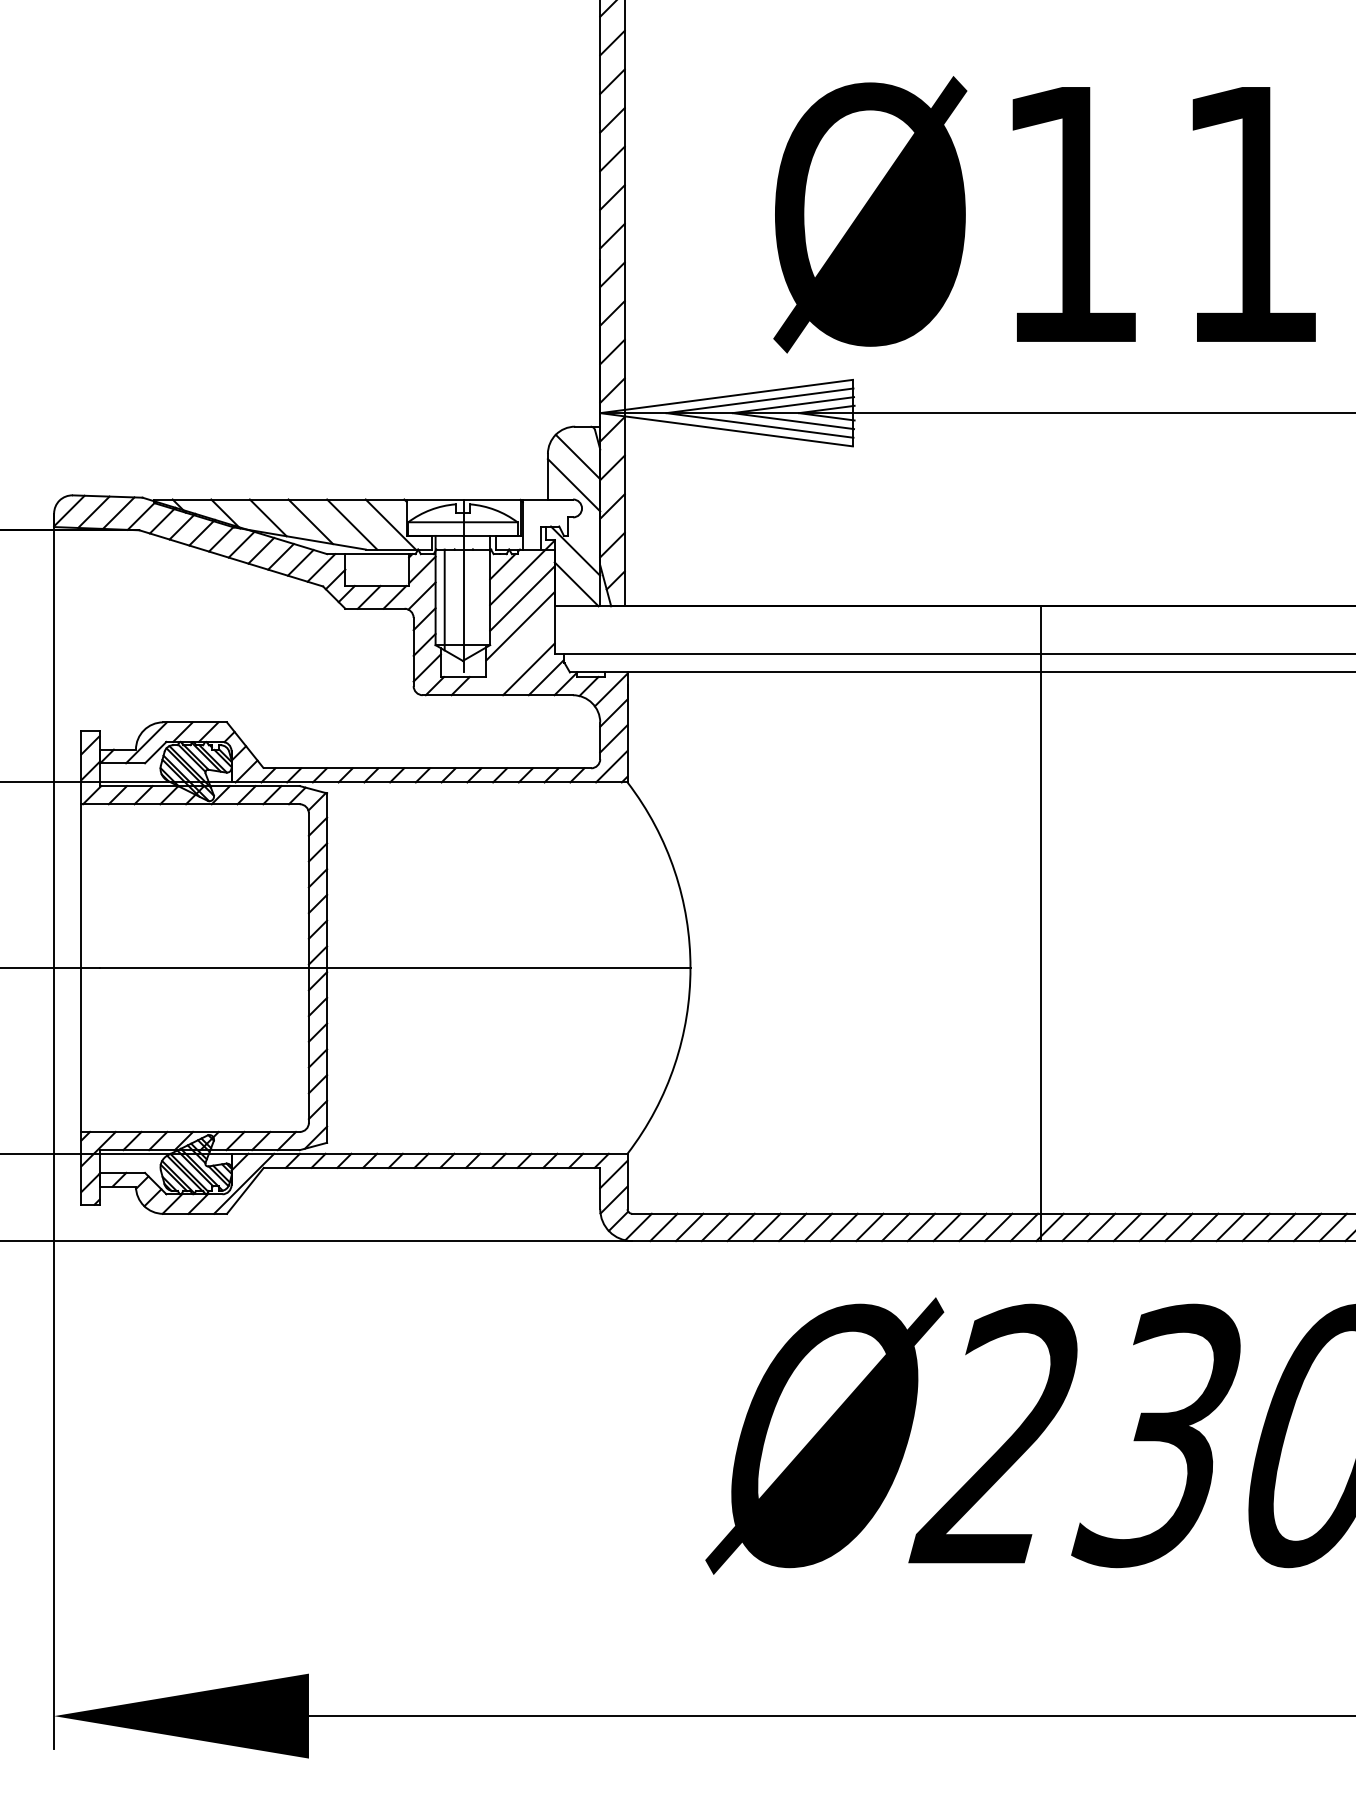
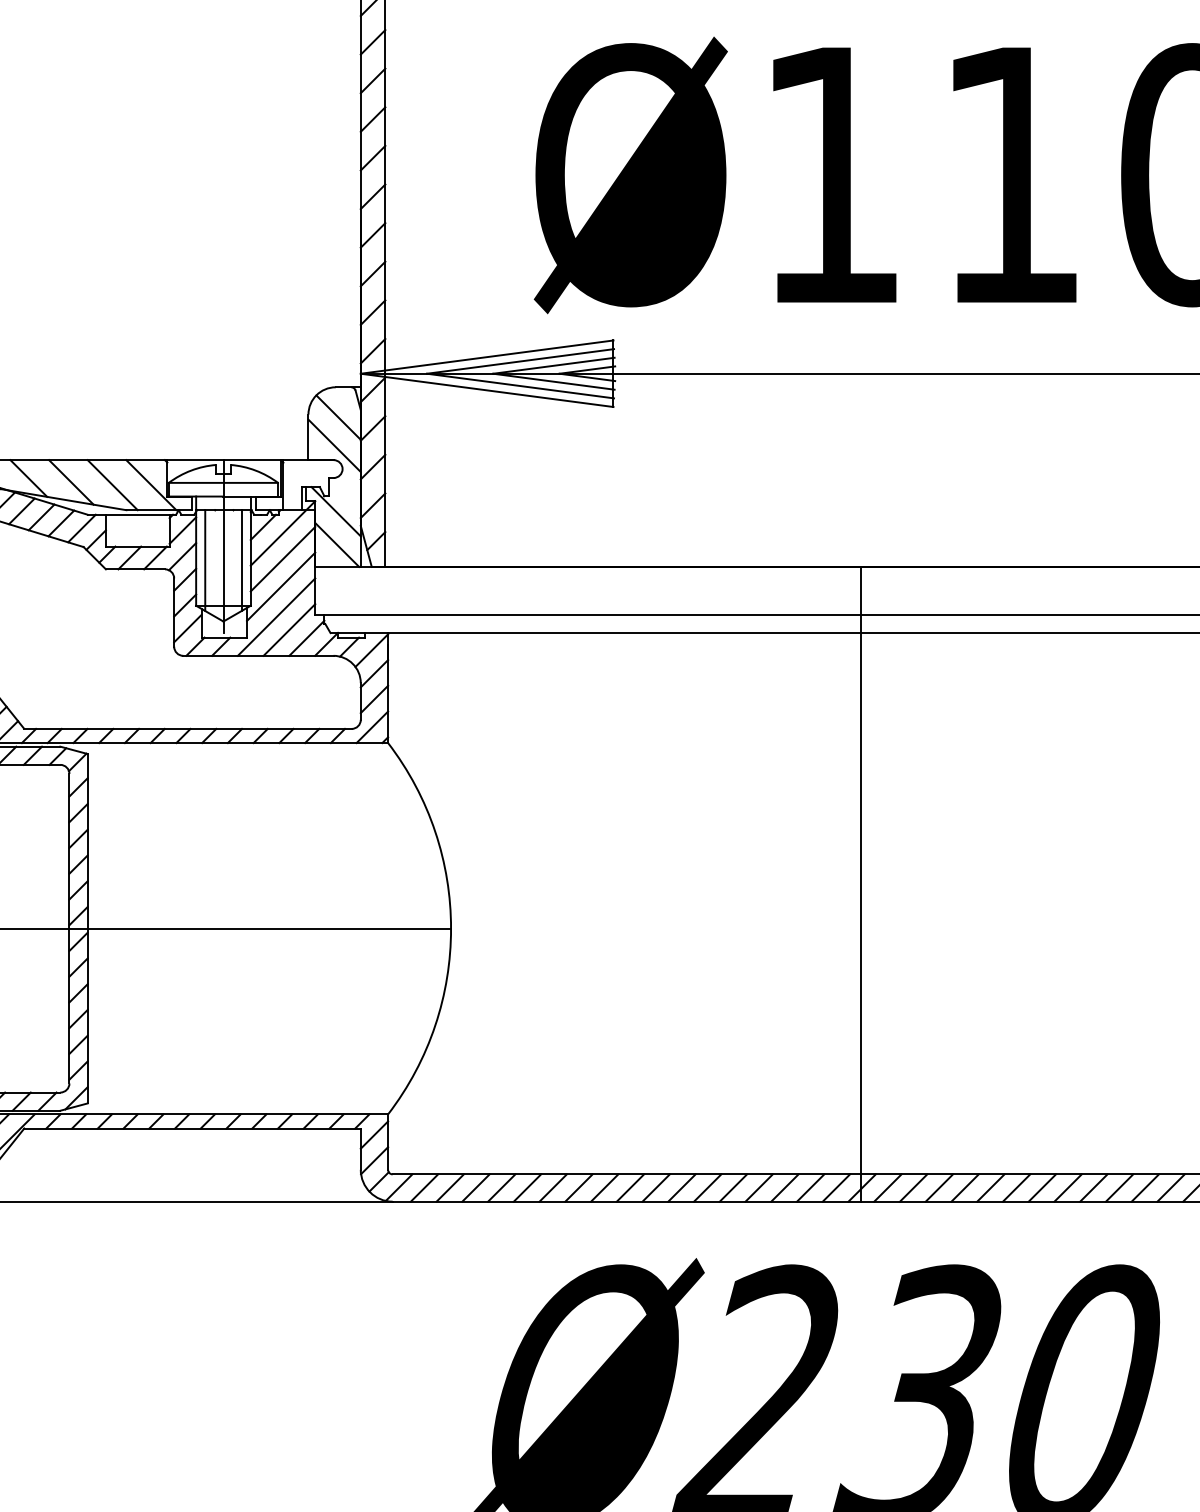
line: (481, 599) -> (242, 560), added
line: (515, 656) -> (276, 617), added
line: (1040, 923) -> (861, 884), moved

